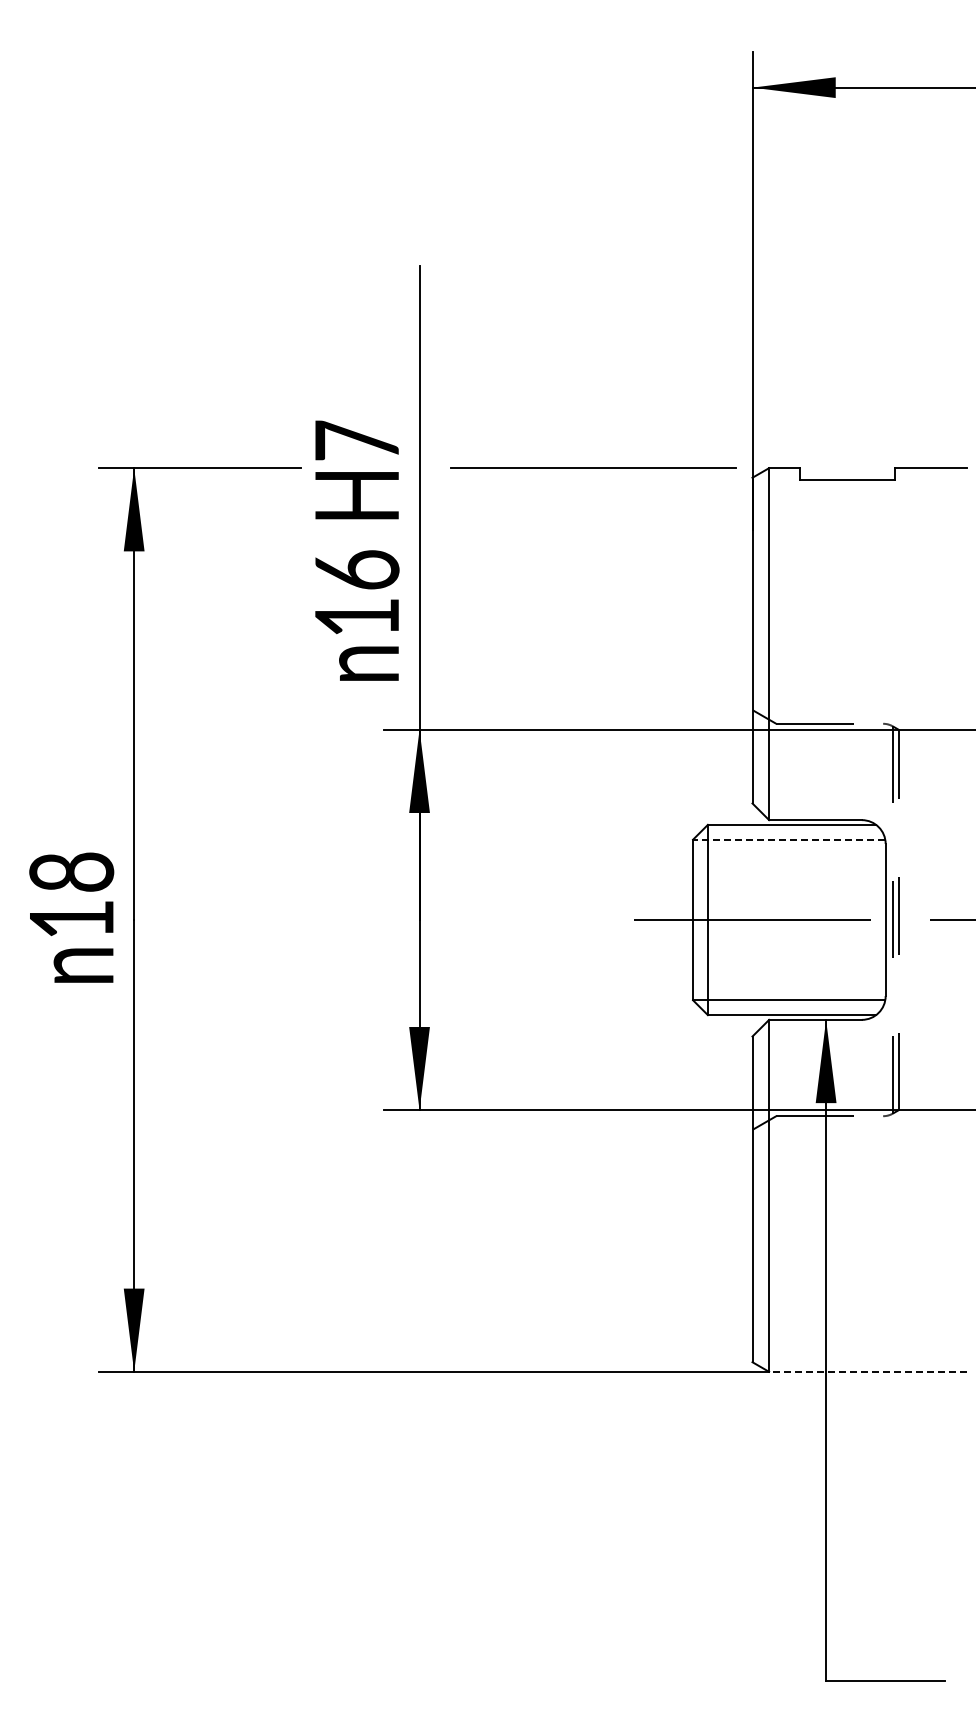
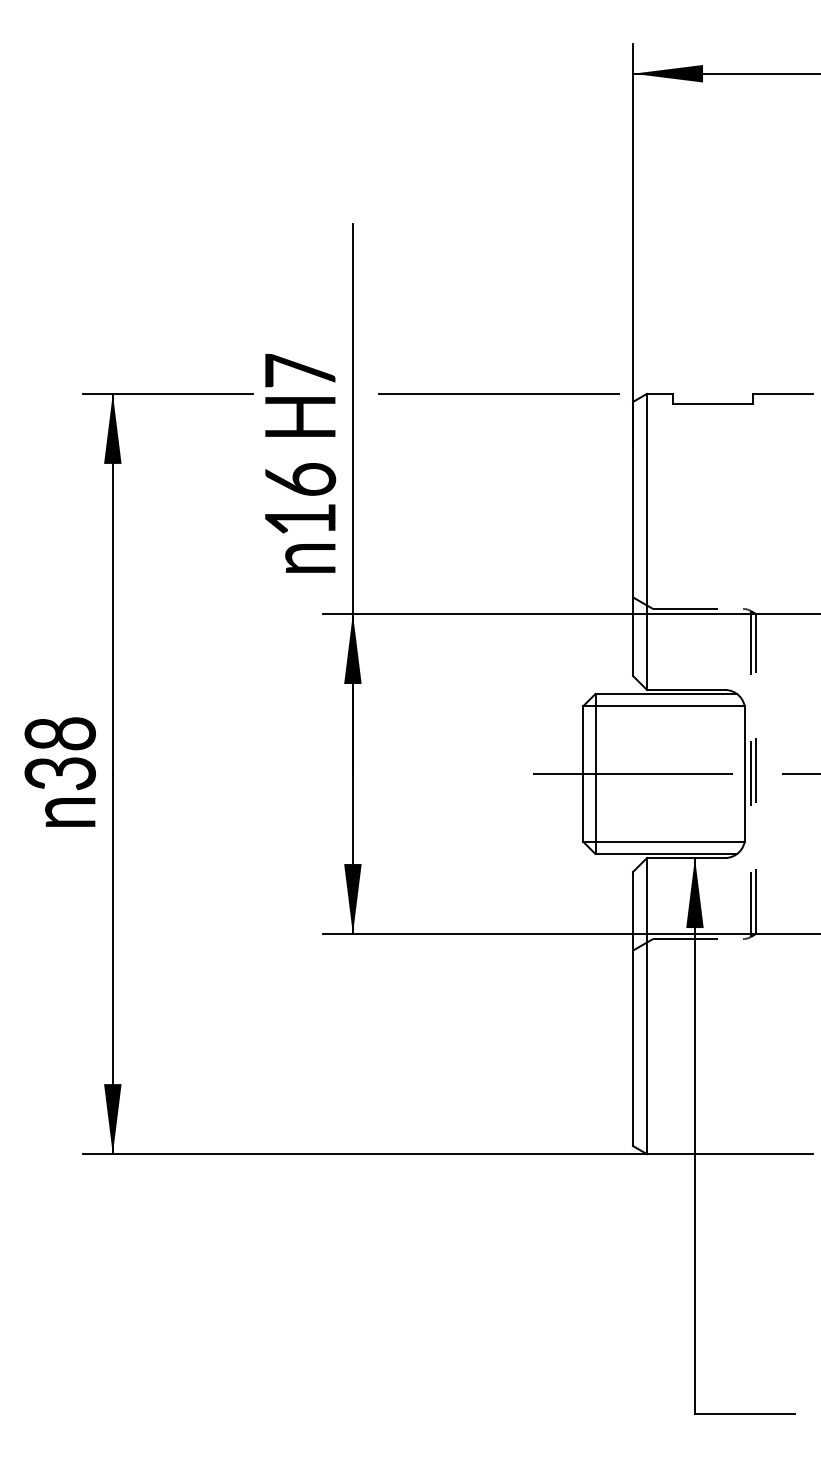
line: (788, 839) -> (663, 706), dashed -> solid
text: (71, 919) -> (60, 773), 18 -> 38
line: (867, 1371) -> (729, 1153), dashed -> solid

